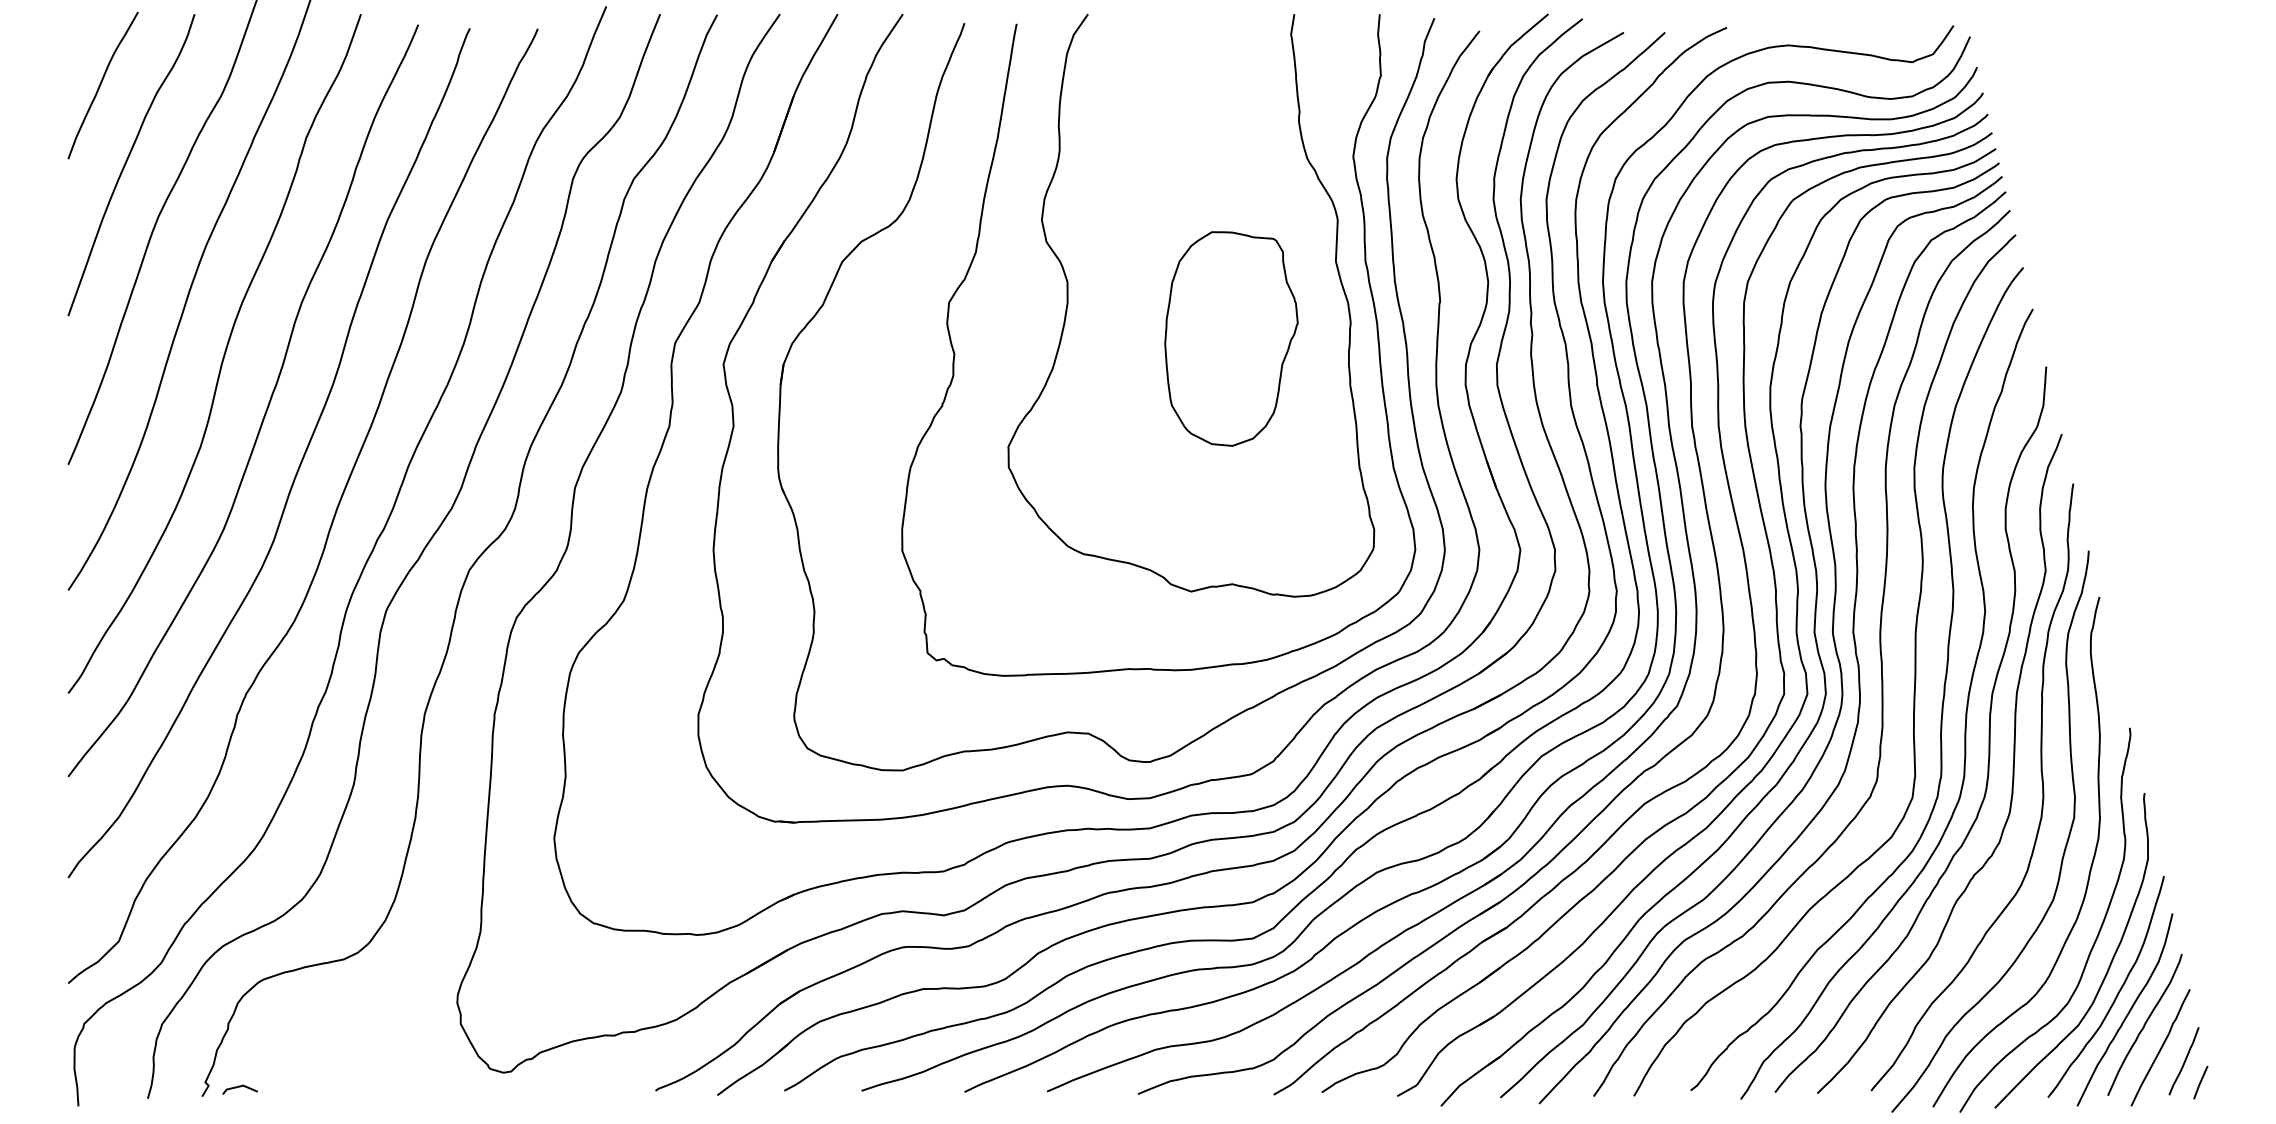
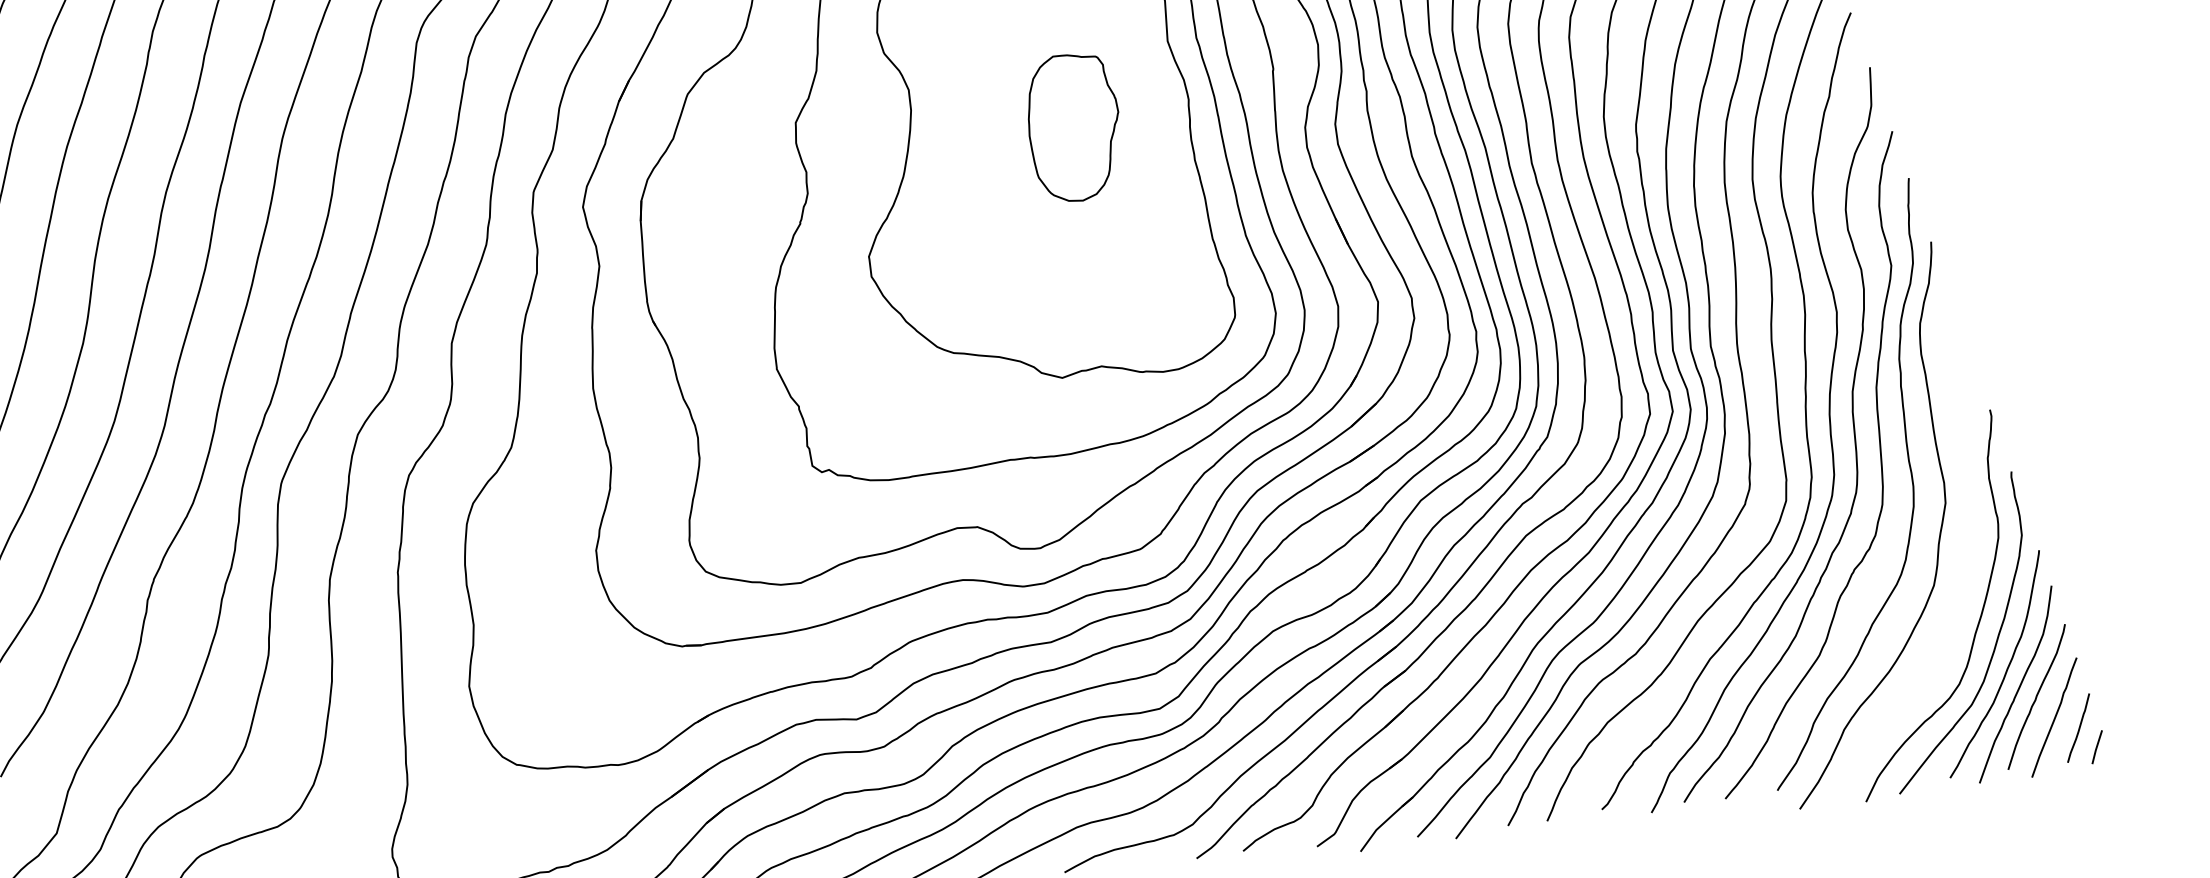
part: (1231, 338) -> (1074, 127), size x0.7
curve: (2089, 869) -> (1966, 551), removed

